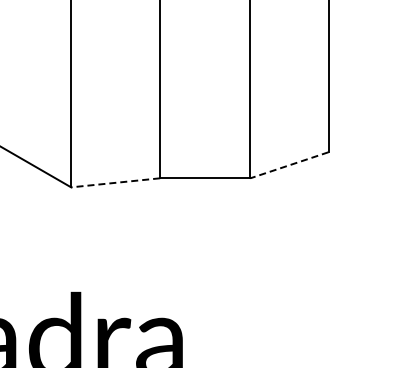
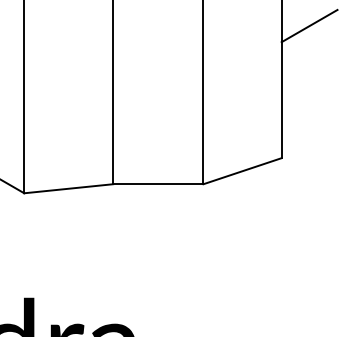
line: (356, 20) -> (309, 26), added
line: (289, 165) -> (242, 171), dashed -> solid
line: (115, 182) -> (68, 188), dashed -> solid

